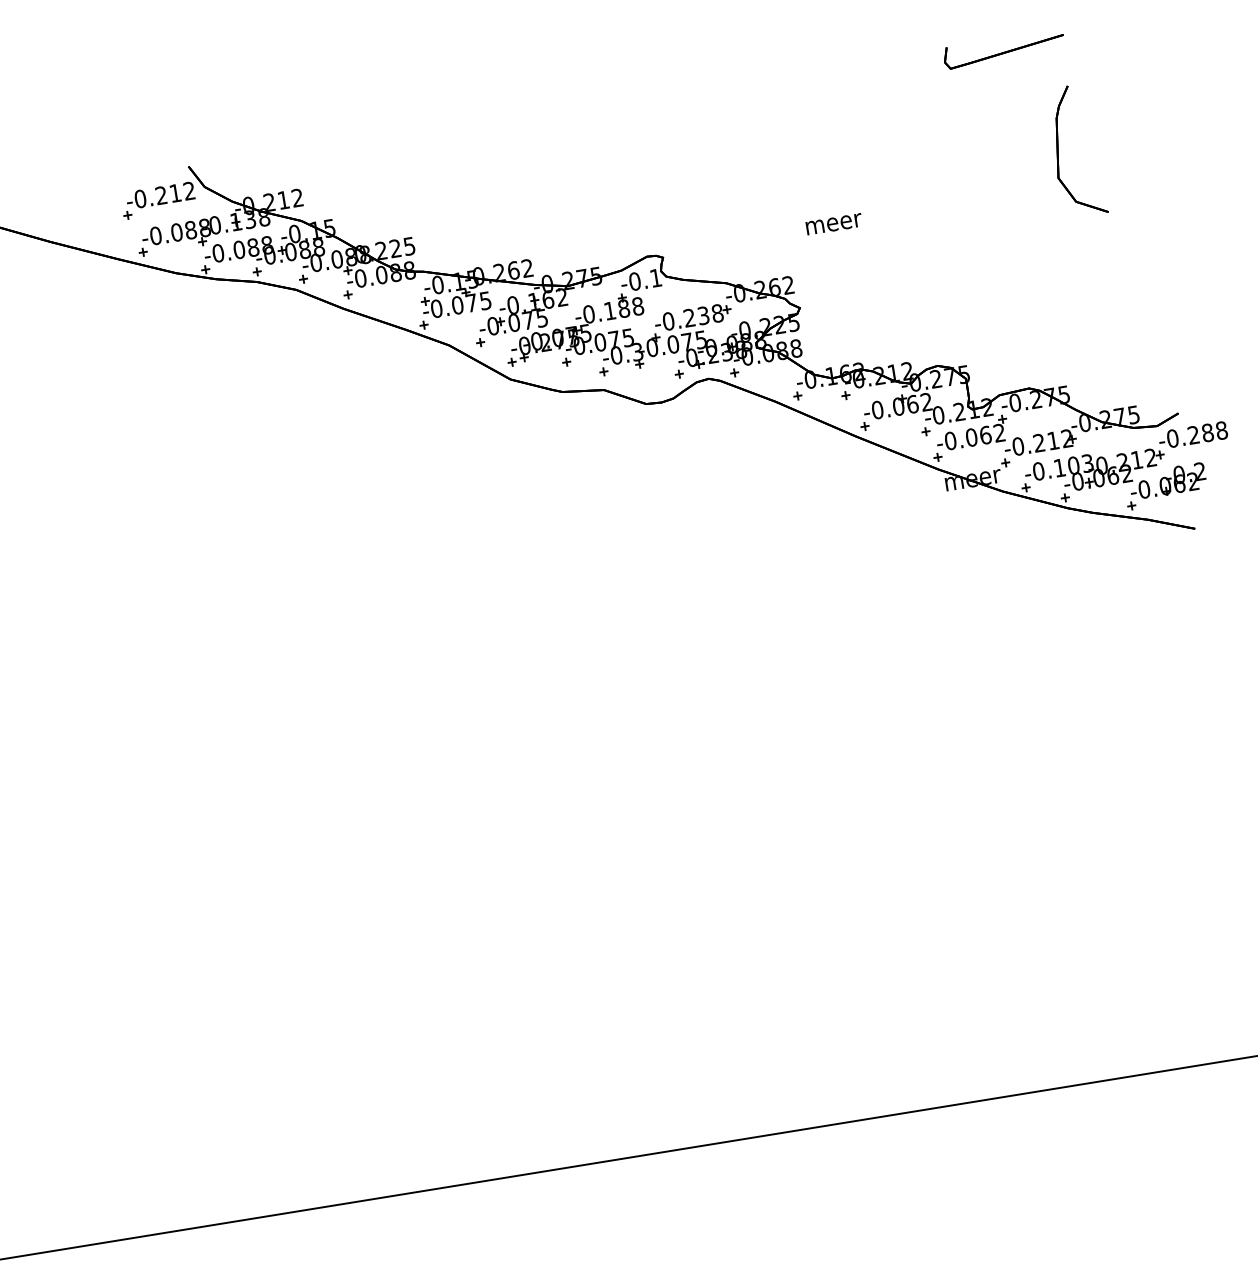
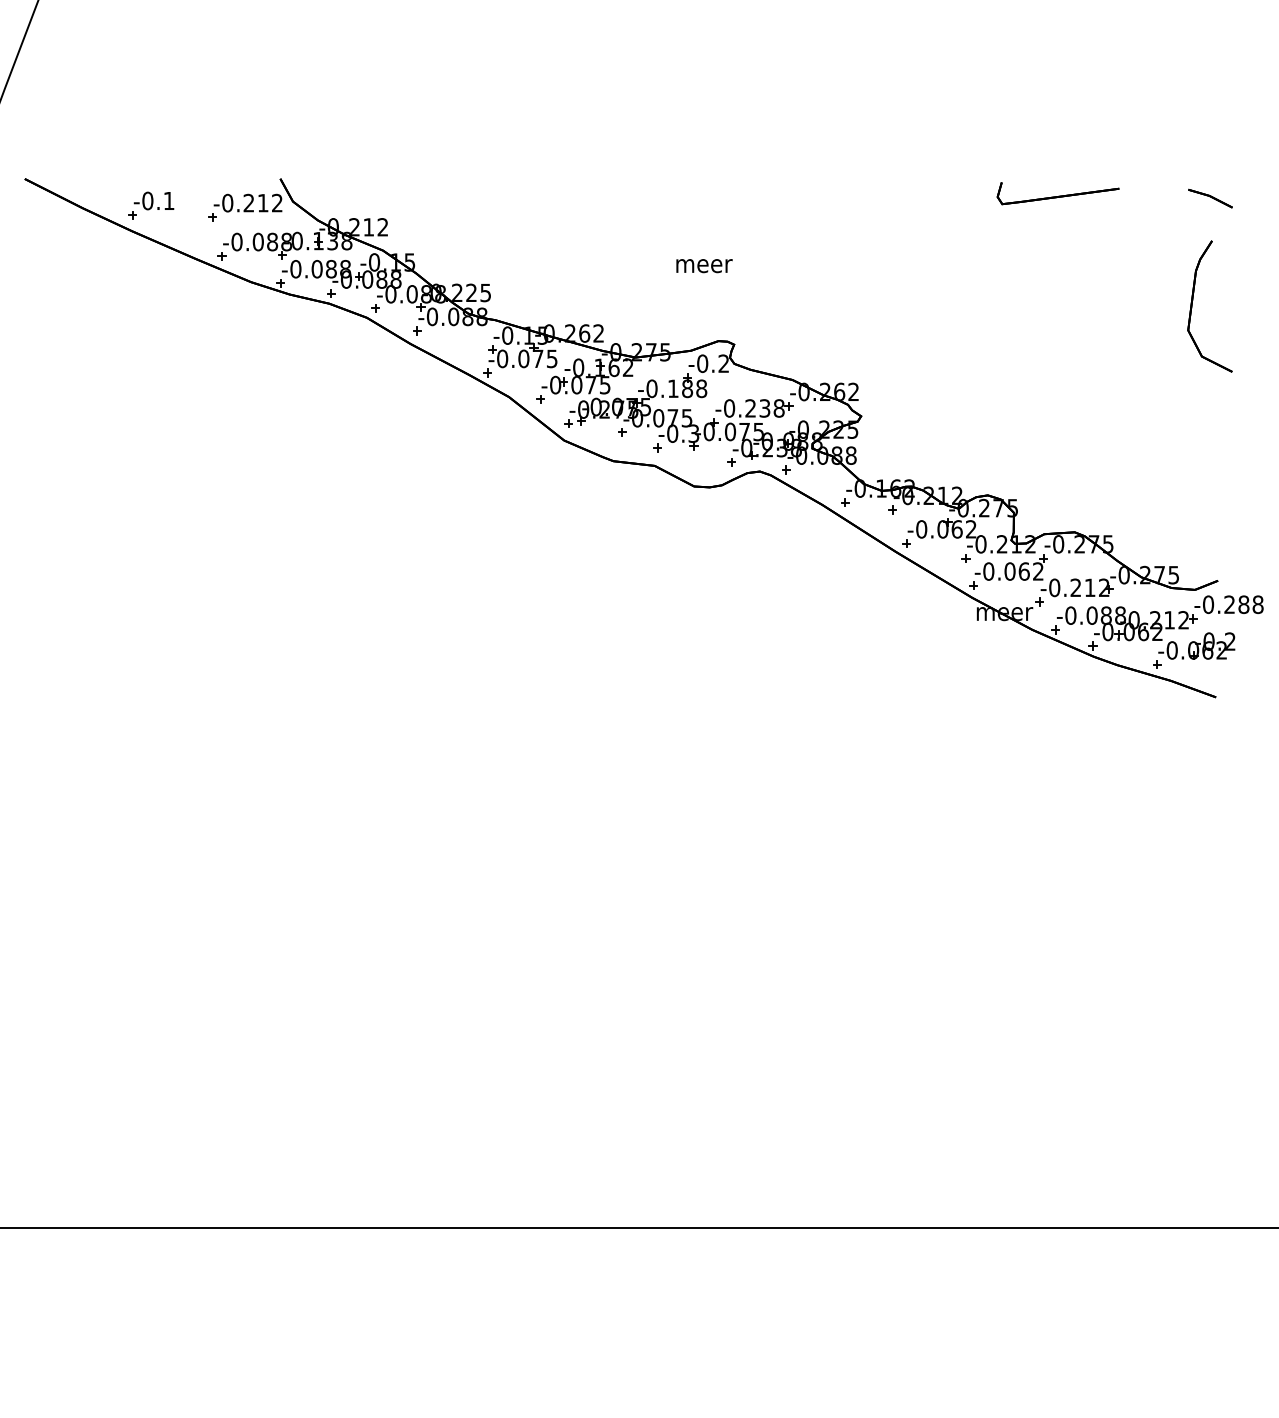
part: (1109, 37) -> (1210, 198), added
part: (1003, 49) -> (1057, 193), moved
part: (1058, 153) -> (1192, 306), moved
part: (65, 213) -> (151, 205), added
text: (834, 224) -> (704, 266), moved
text: (655, 277) -> (723, 363), -0.1 -> -0.2
text: (1073, 465) -> (1106, 615), -0.103 -> -0.088

